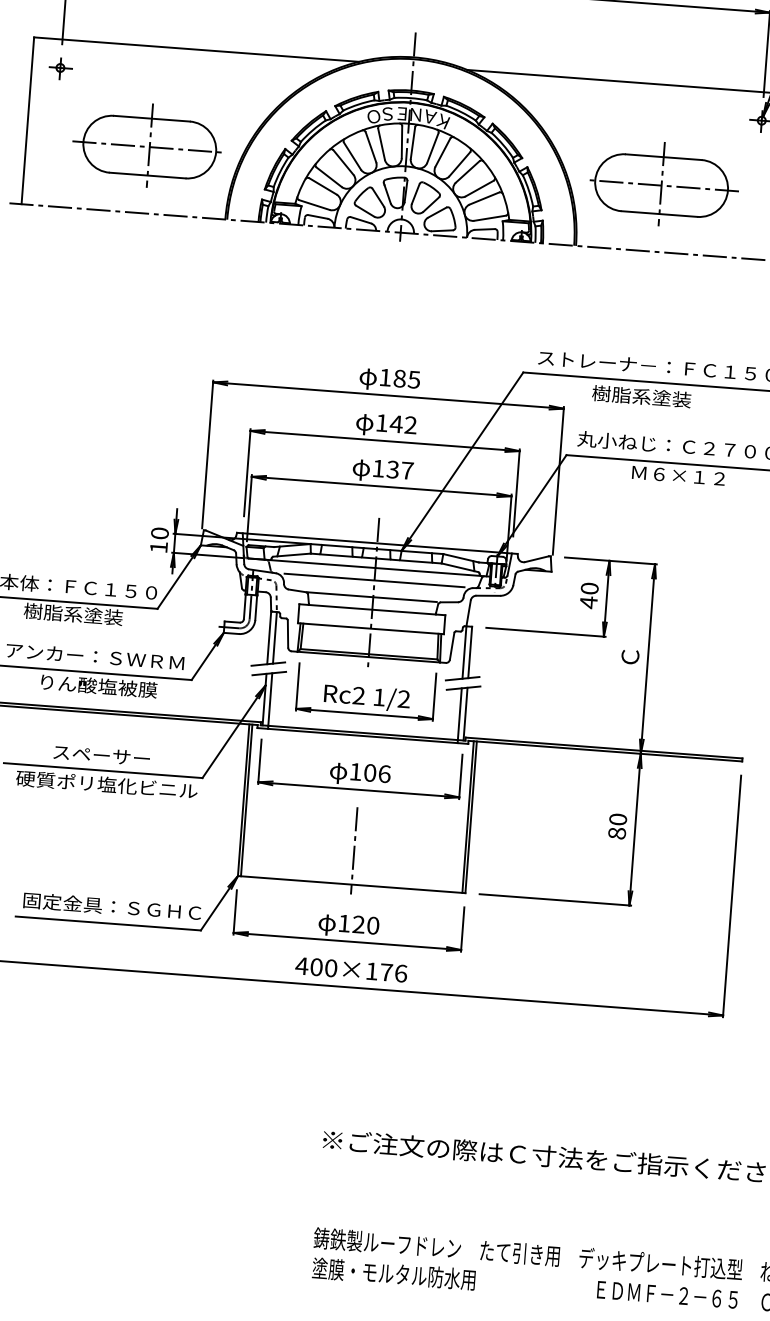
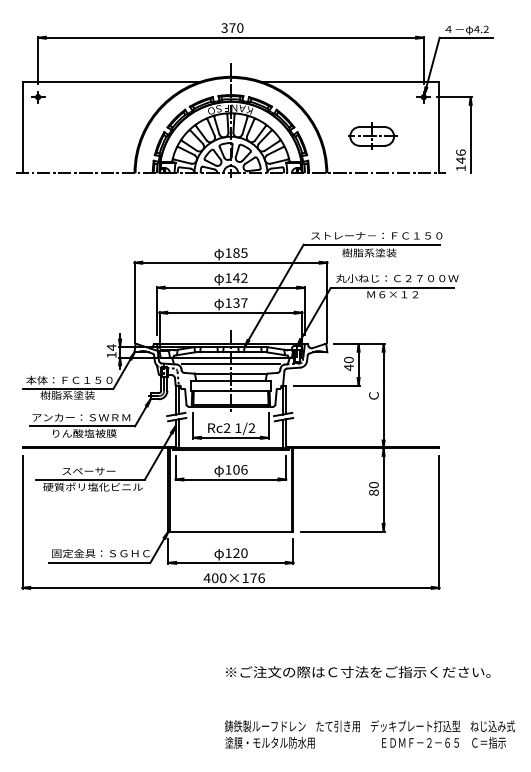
part: (146, 144) -> (88, 135), removed
part: (663, 183) -> (372, 135), size x0.6
text: (159, 533) -> (111, 347), 10 -> 14
line: (353, 851) -> (230, 513), removed

